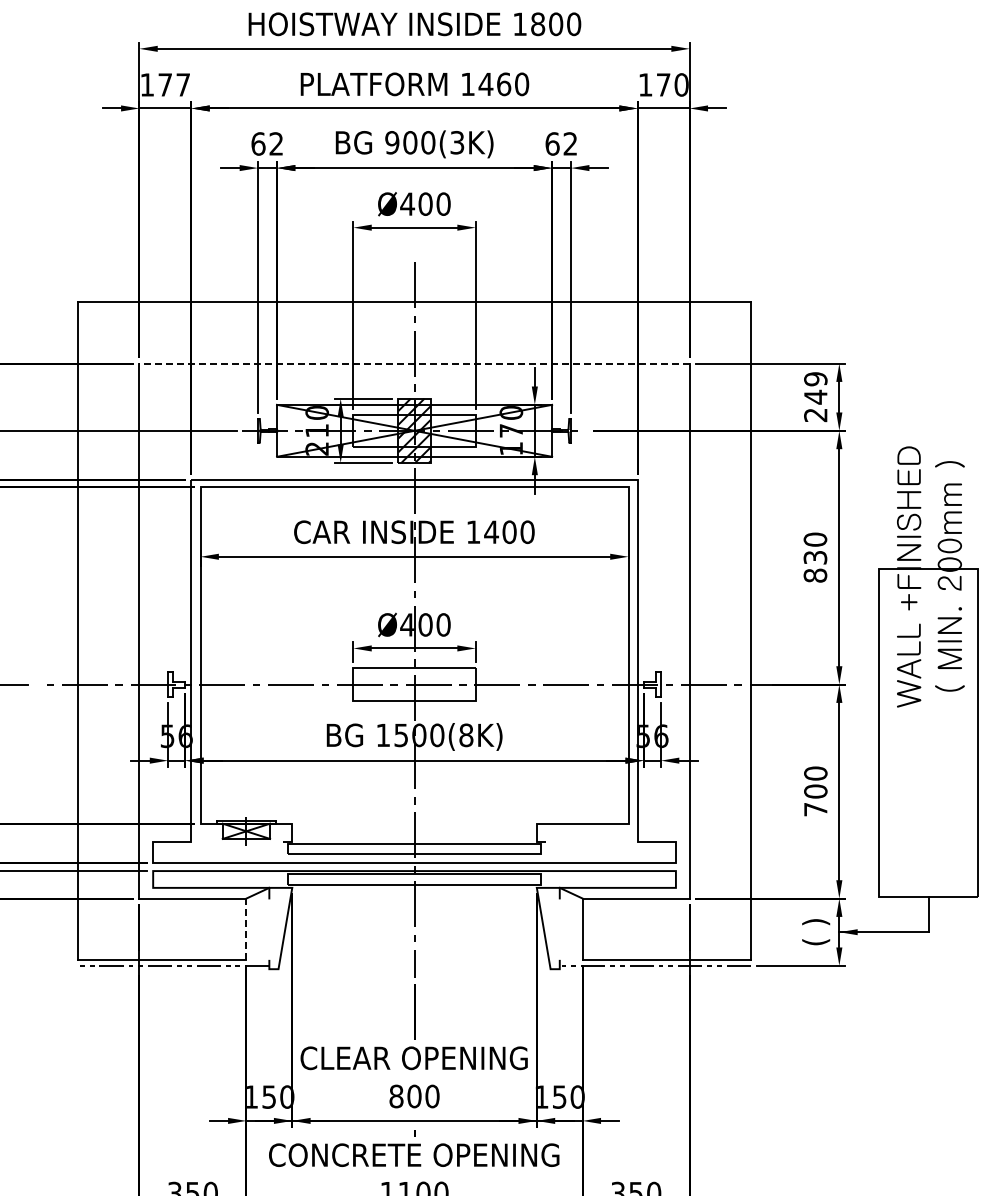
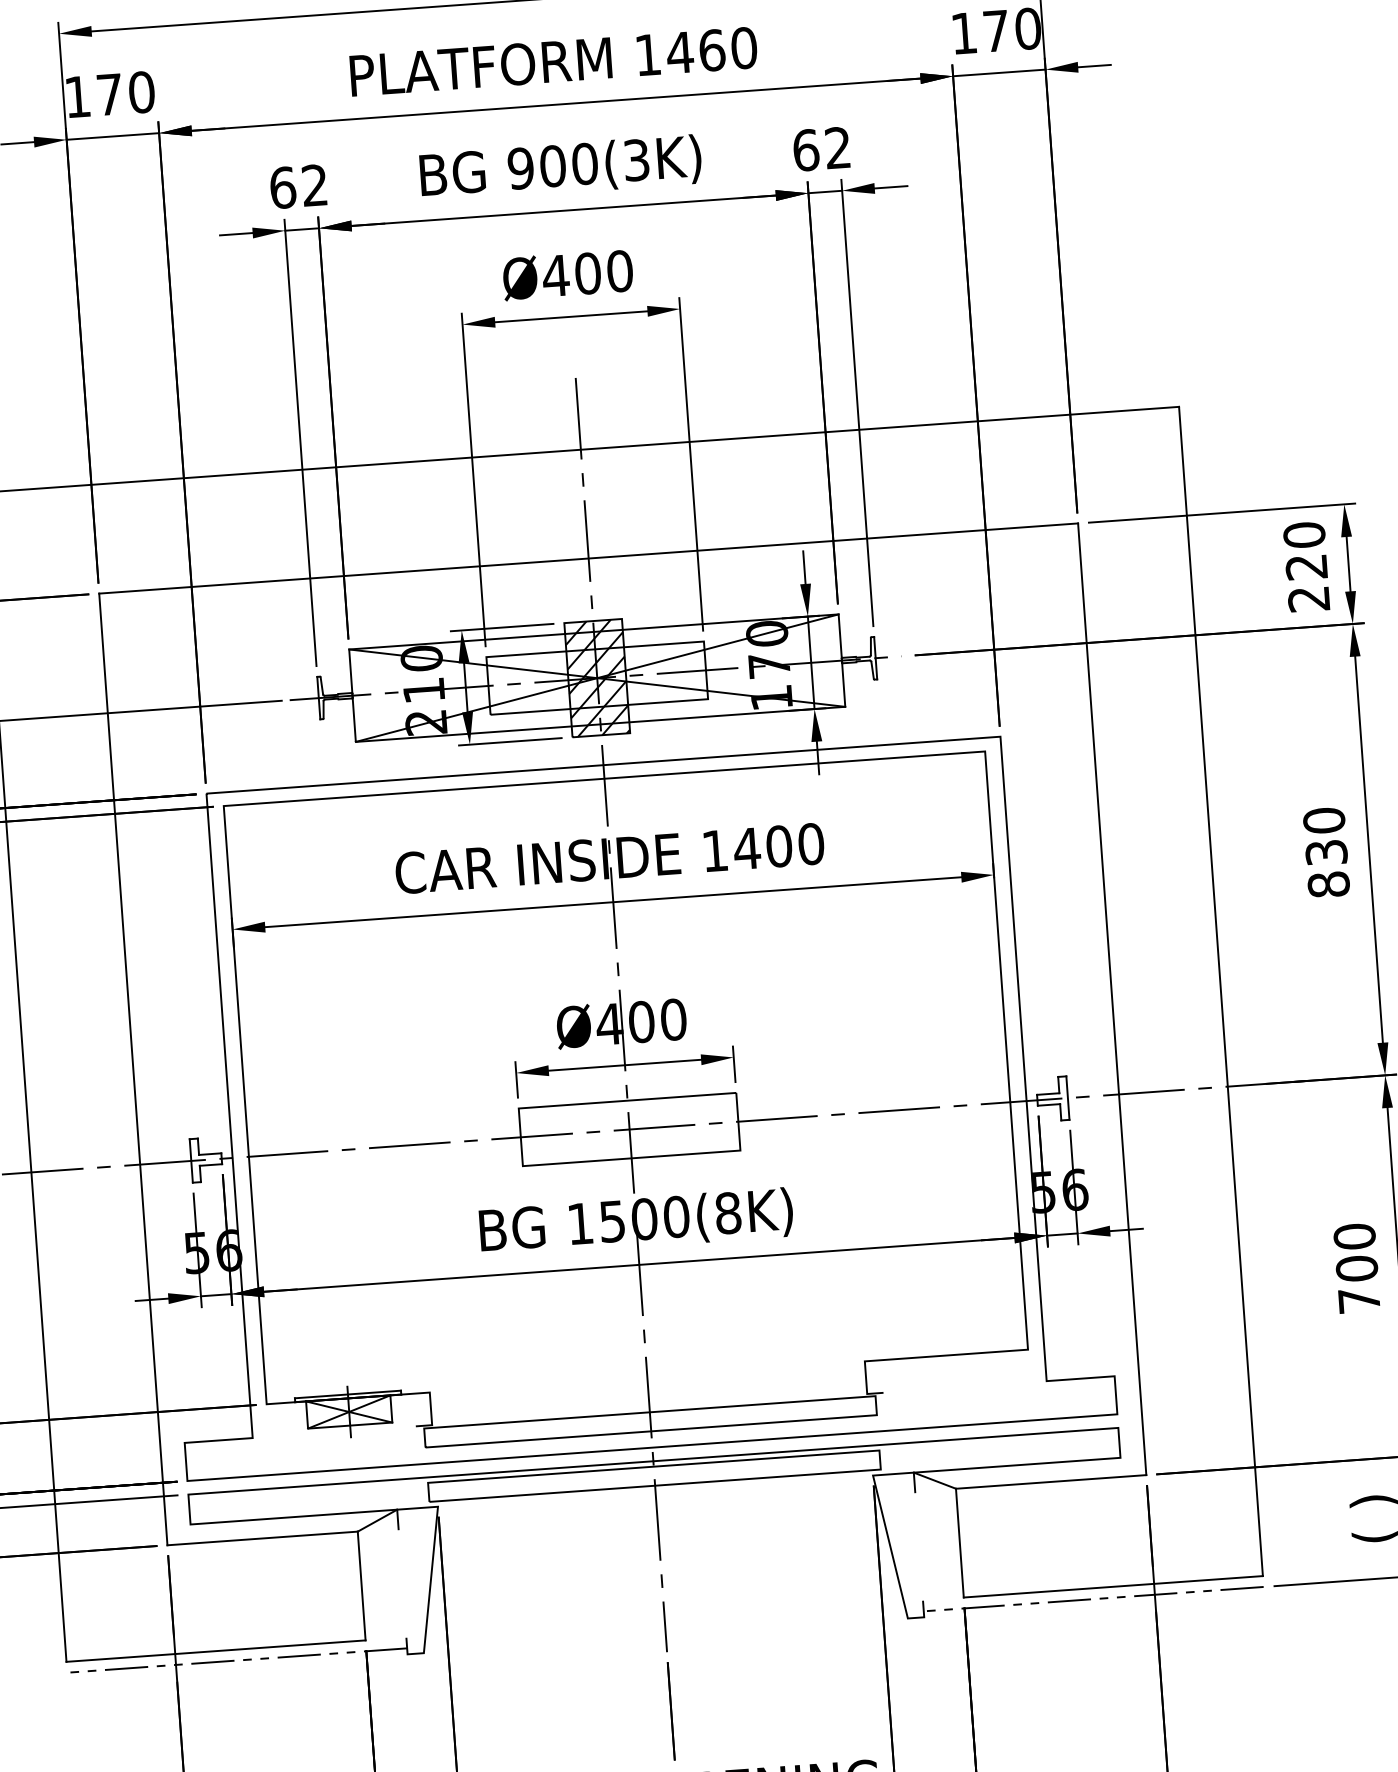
text: (183, 84) -> (142, 91), 177 -> 170
line: (414, 363) -> (588, 558), dashed -> solid
text: (815, 388) -> (1305, 551), 249 -> 220
line: (246, 929) -> (361, 1586), dashed -> solid

